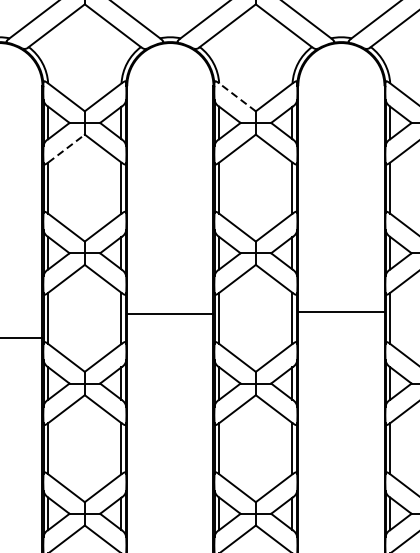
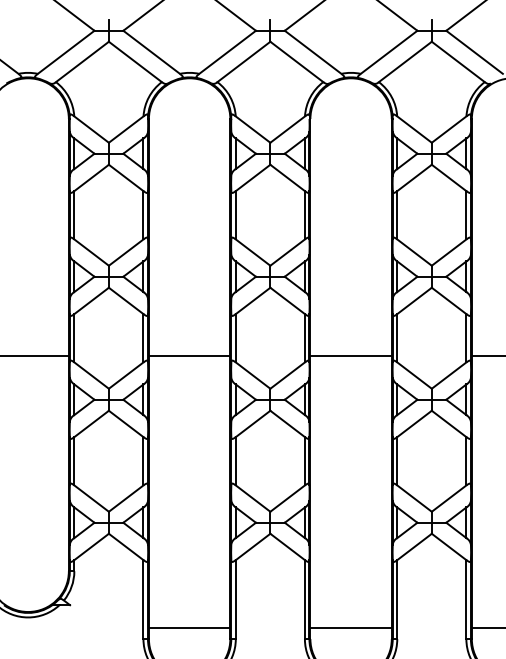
line: (238, 97) -> (253, 129), dashed -> solid
line: (66, 148) -> (91, 177), dashed -> solid
line: (340, 312) -> (350, 356), moved
line: (170, 314) -> (189, 356), moved

